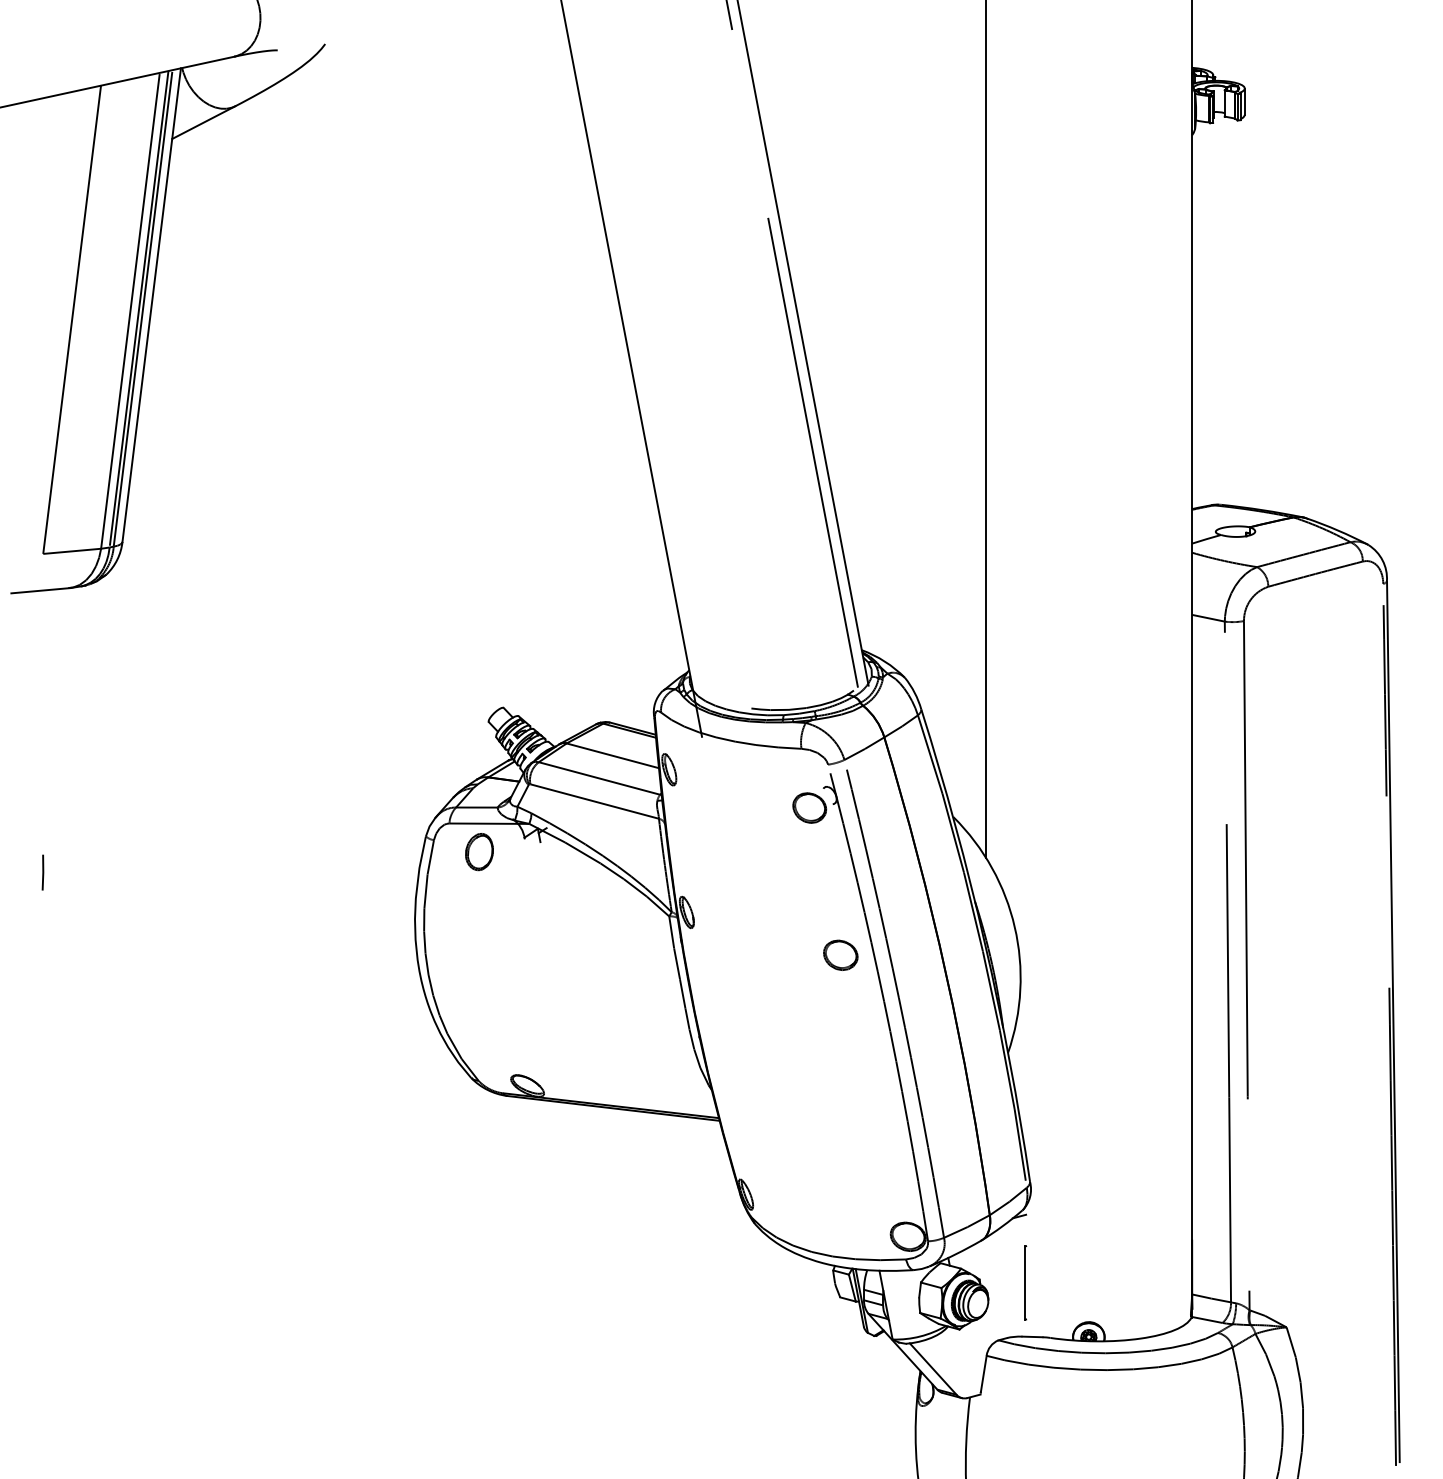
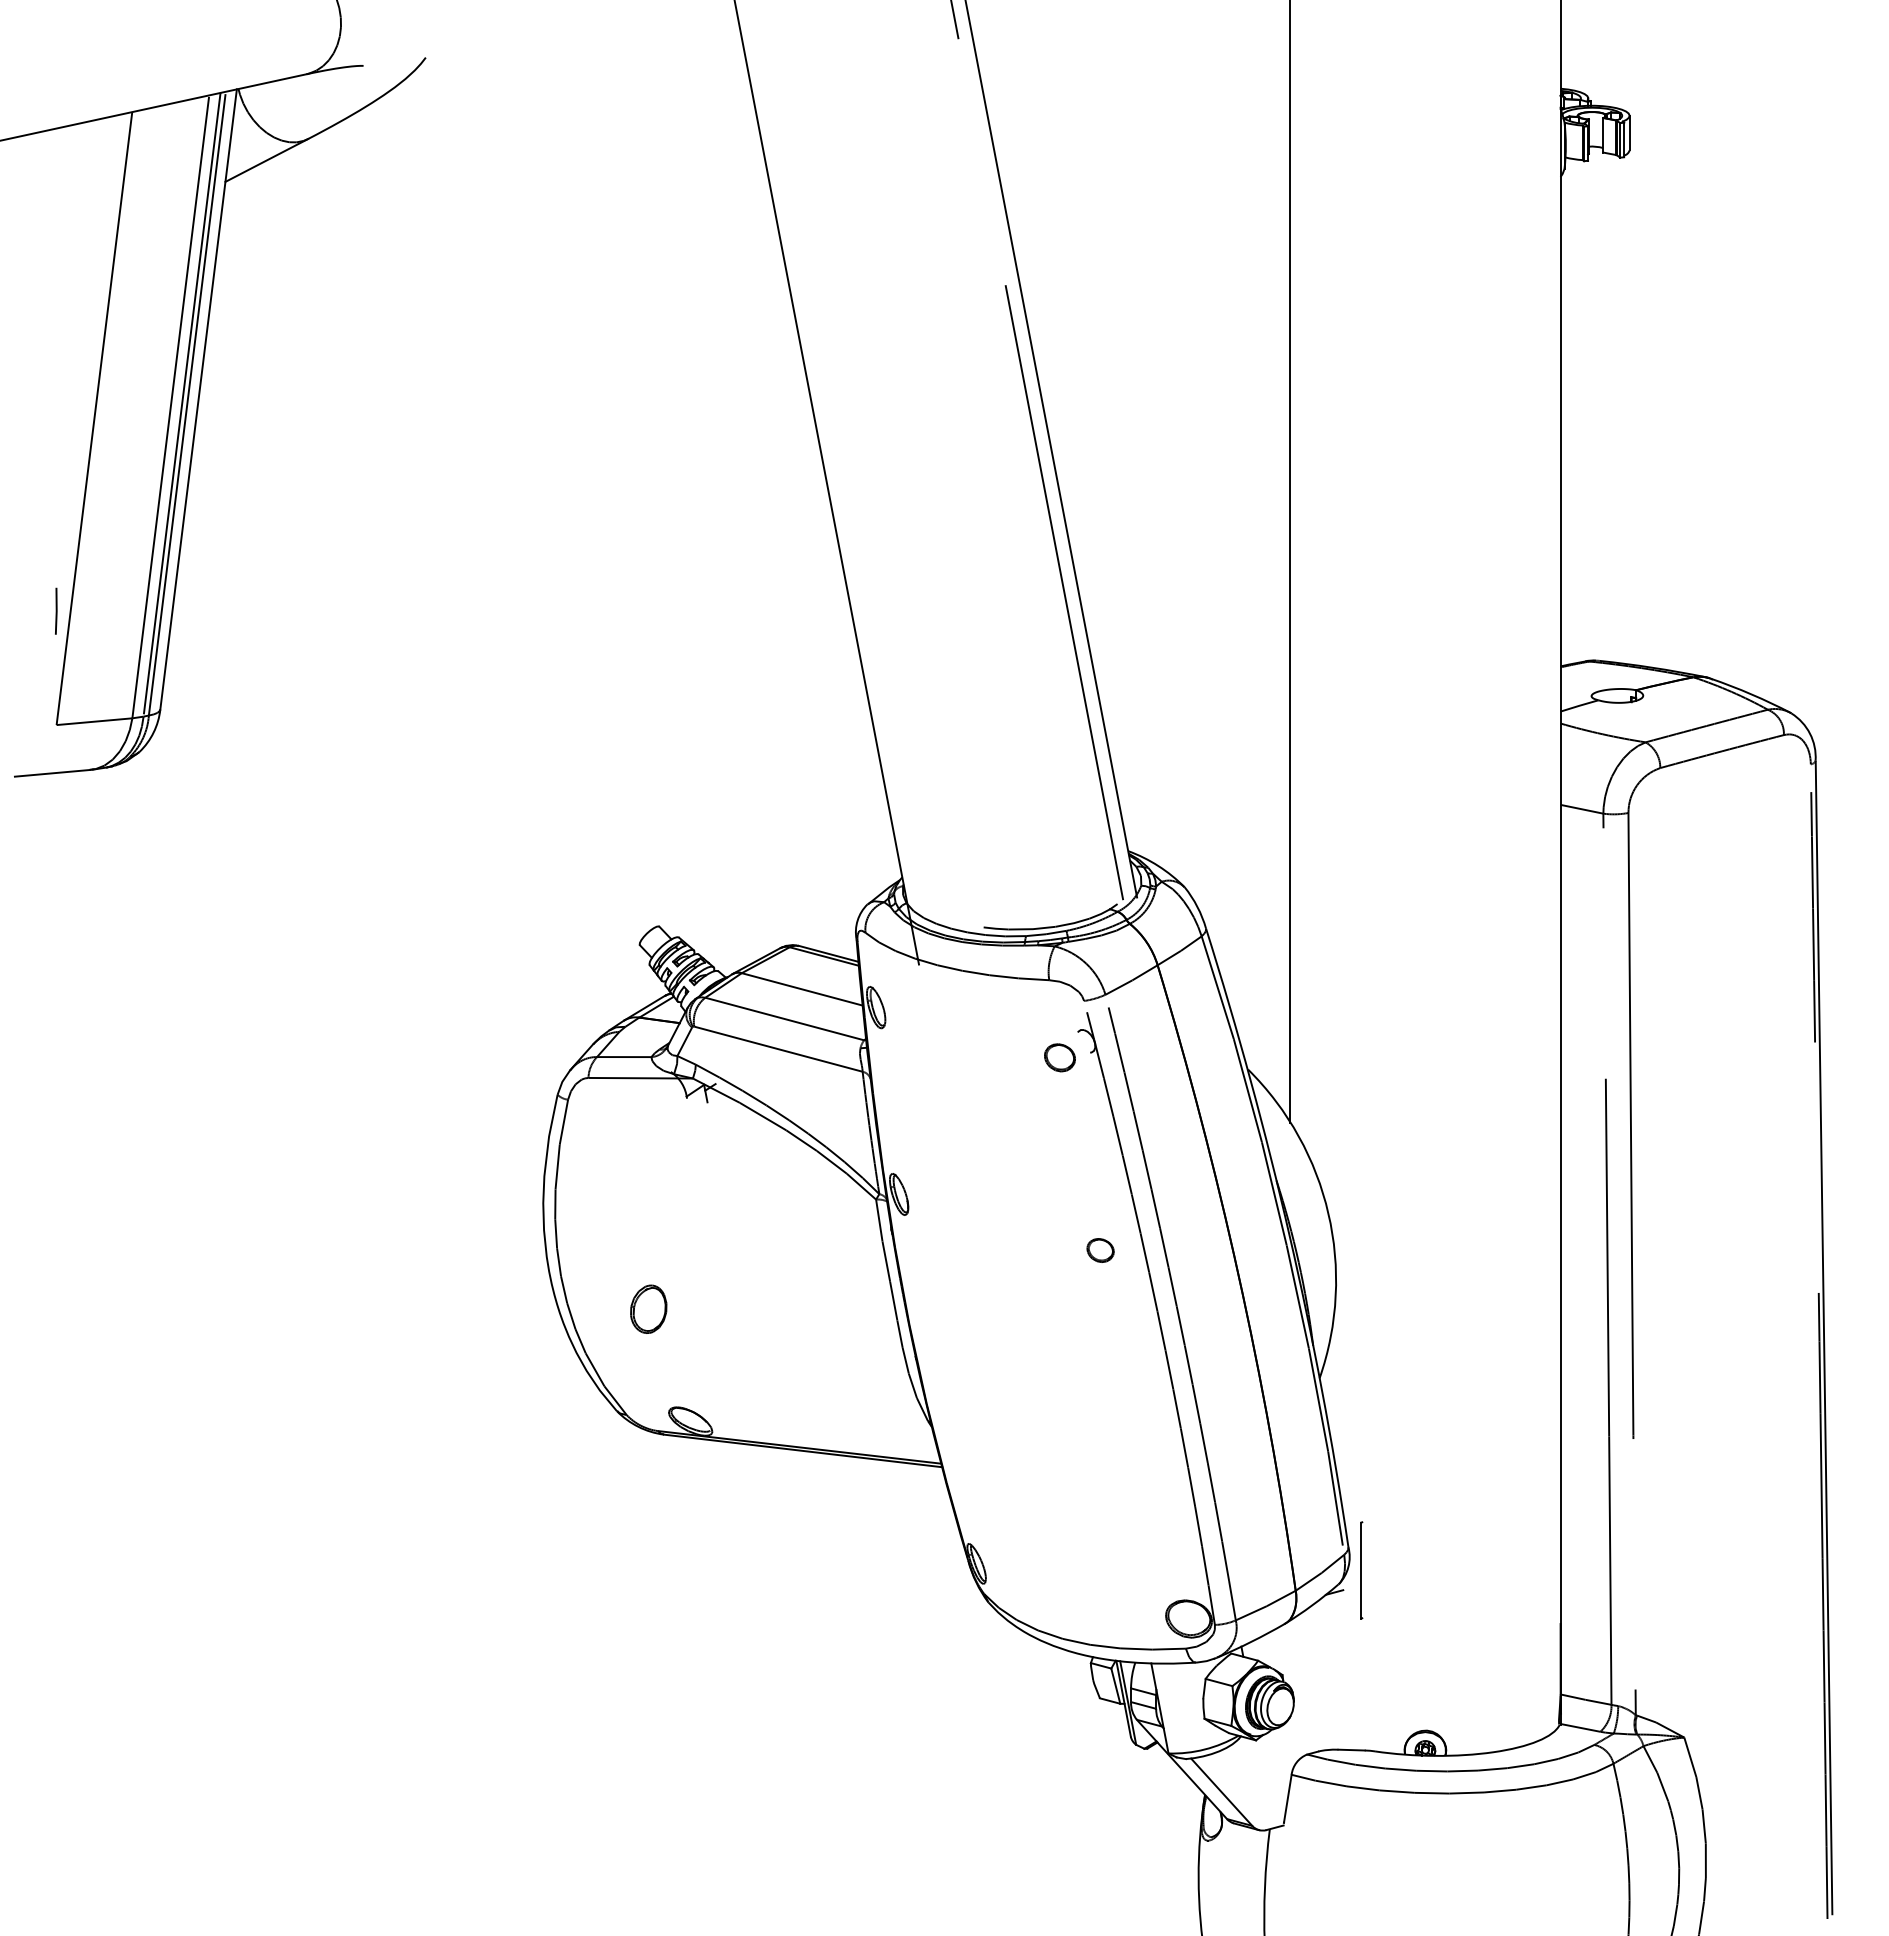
part: (809, 807) -> (1059, 1057), size x0.7
part: (479, 851) -> (648, 1308), moved
line: (43, 872) -> (56, 610), moved
part: (840, 955) -> (1100, 1250), size x0.6
part: (1025, 1283) -> (1361, 1570), moved

